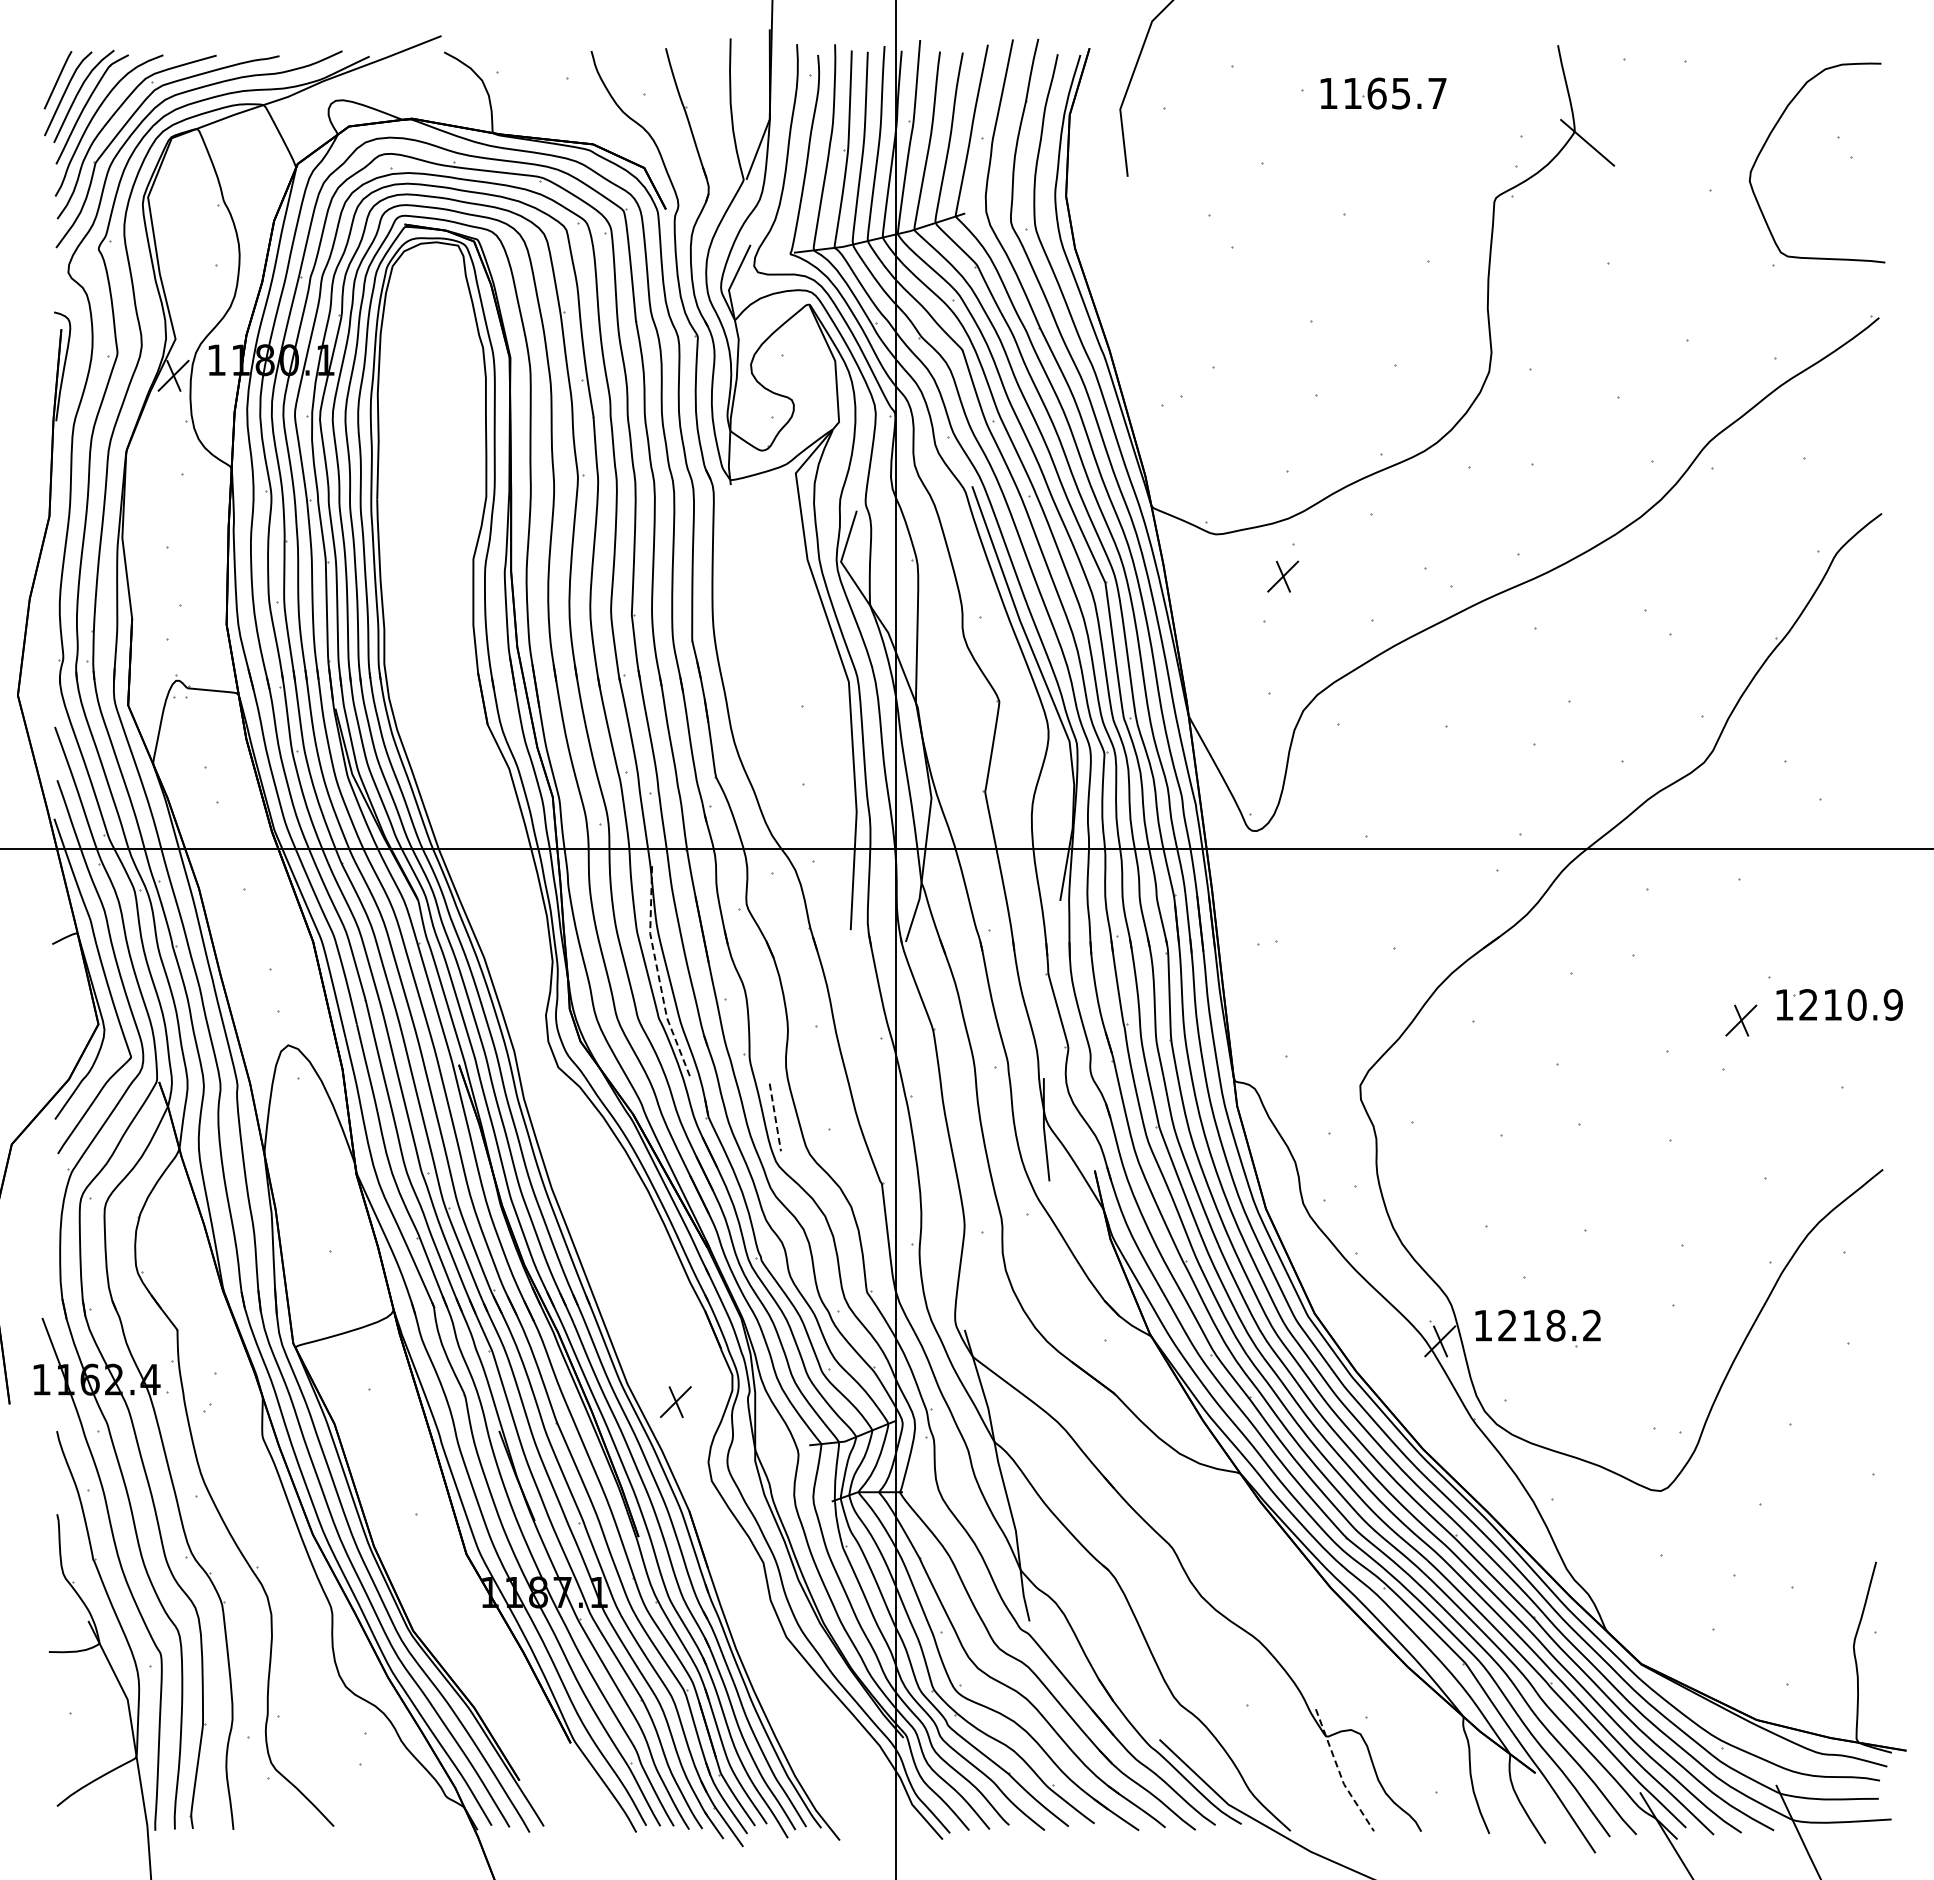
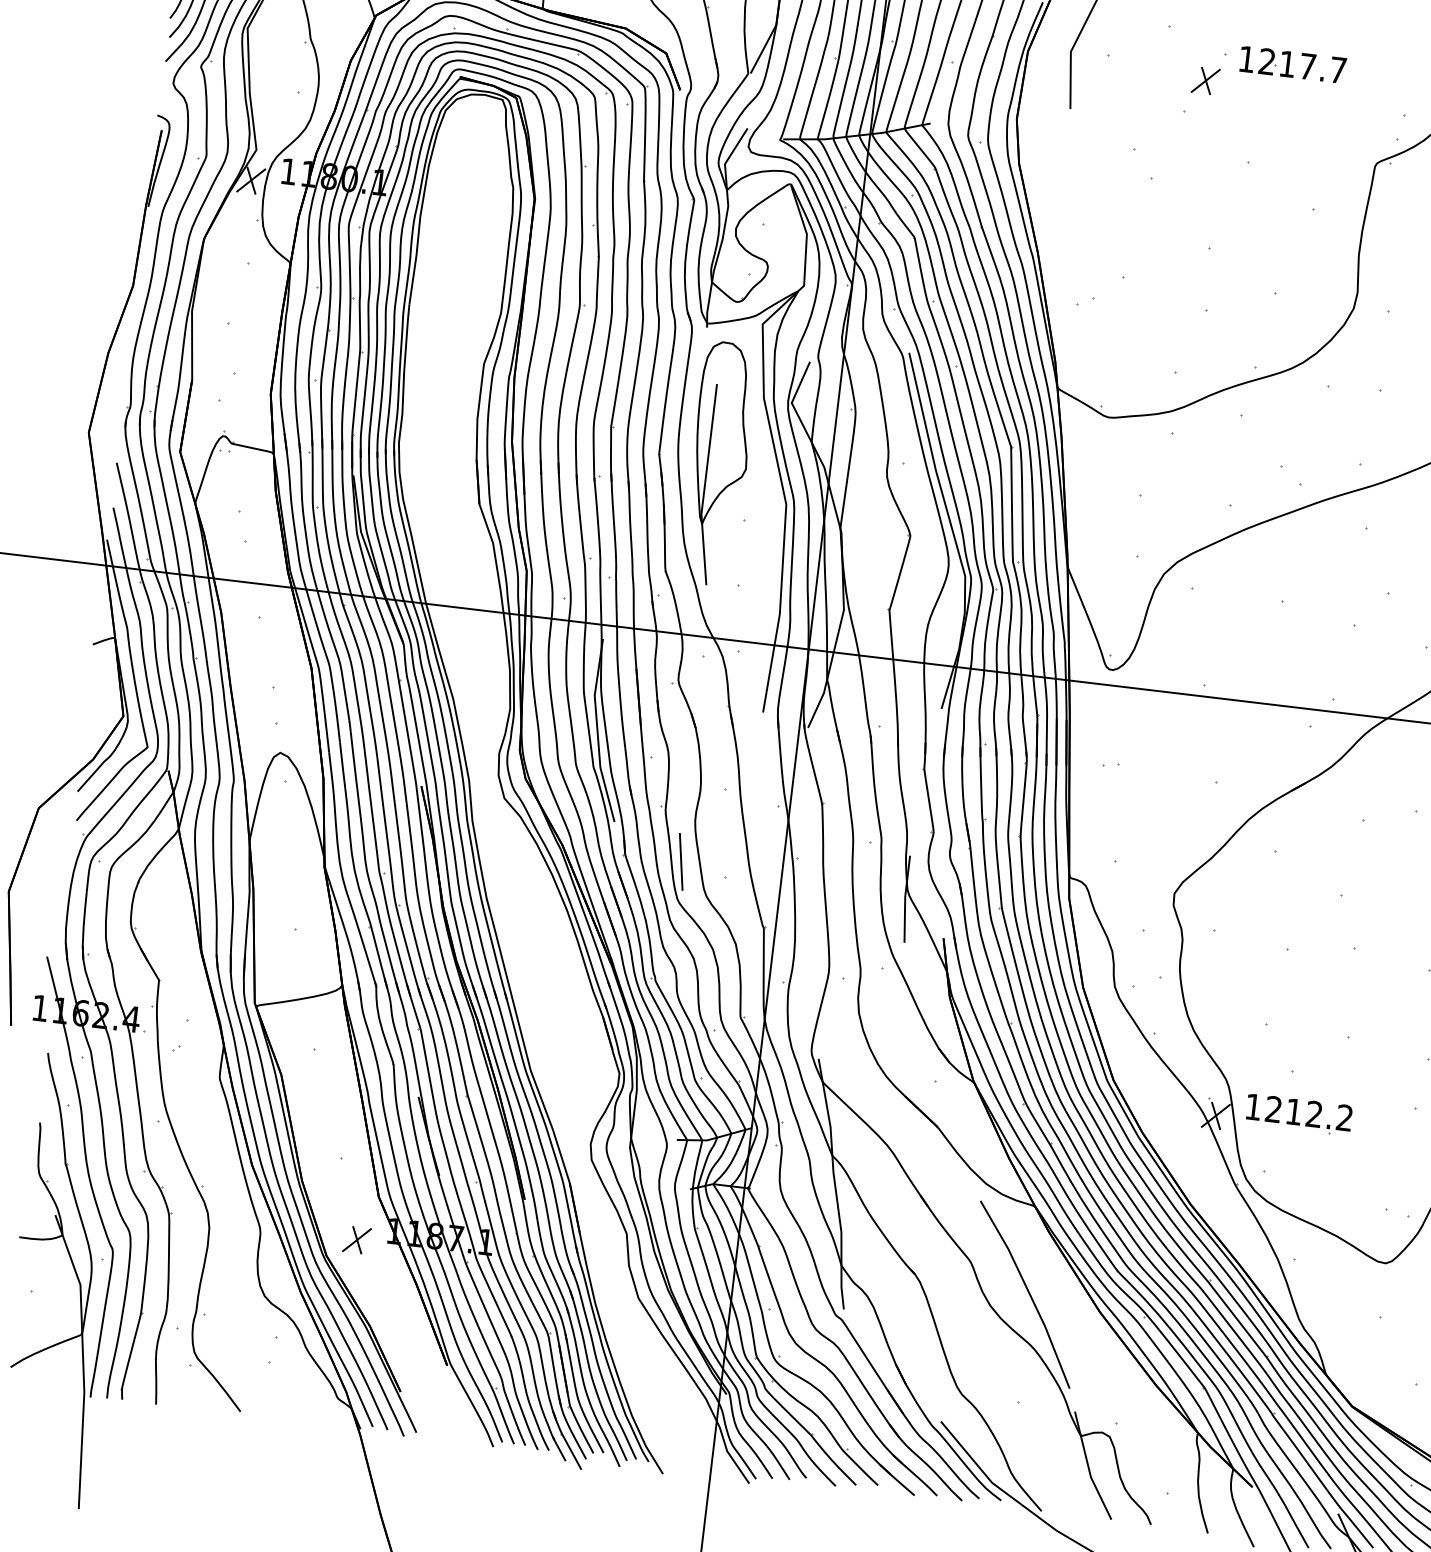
text: (1376, 93) -> (1287, 64), 1165.7 -> 1217.7
part: (1283, 576) -> (1206, 80), moved
part: (764, 643) -> (719, 463), added
line: (658, 975) -> (597, 731), dashed -> solid
line: (775, 1117) -> (681, 861), dashed -> solid
text: (1555, 1325) -> (1314, 1114), 1218.2 -> 1212.2
part: (675, 1402) -> (356, 1240), moved
line: (1244, 1576) -> (1028, 1293), added
line: (1339, 1773) -> (1088, 1467), dashed -> solid

